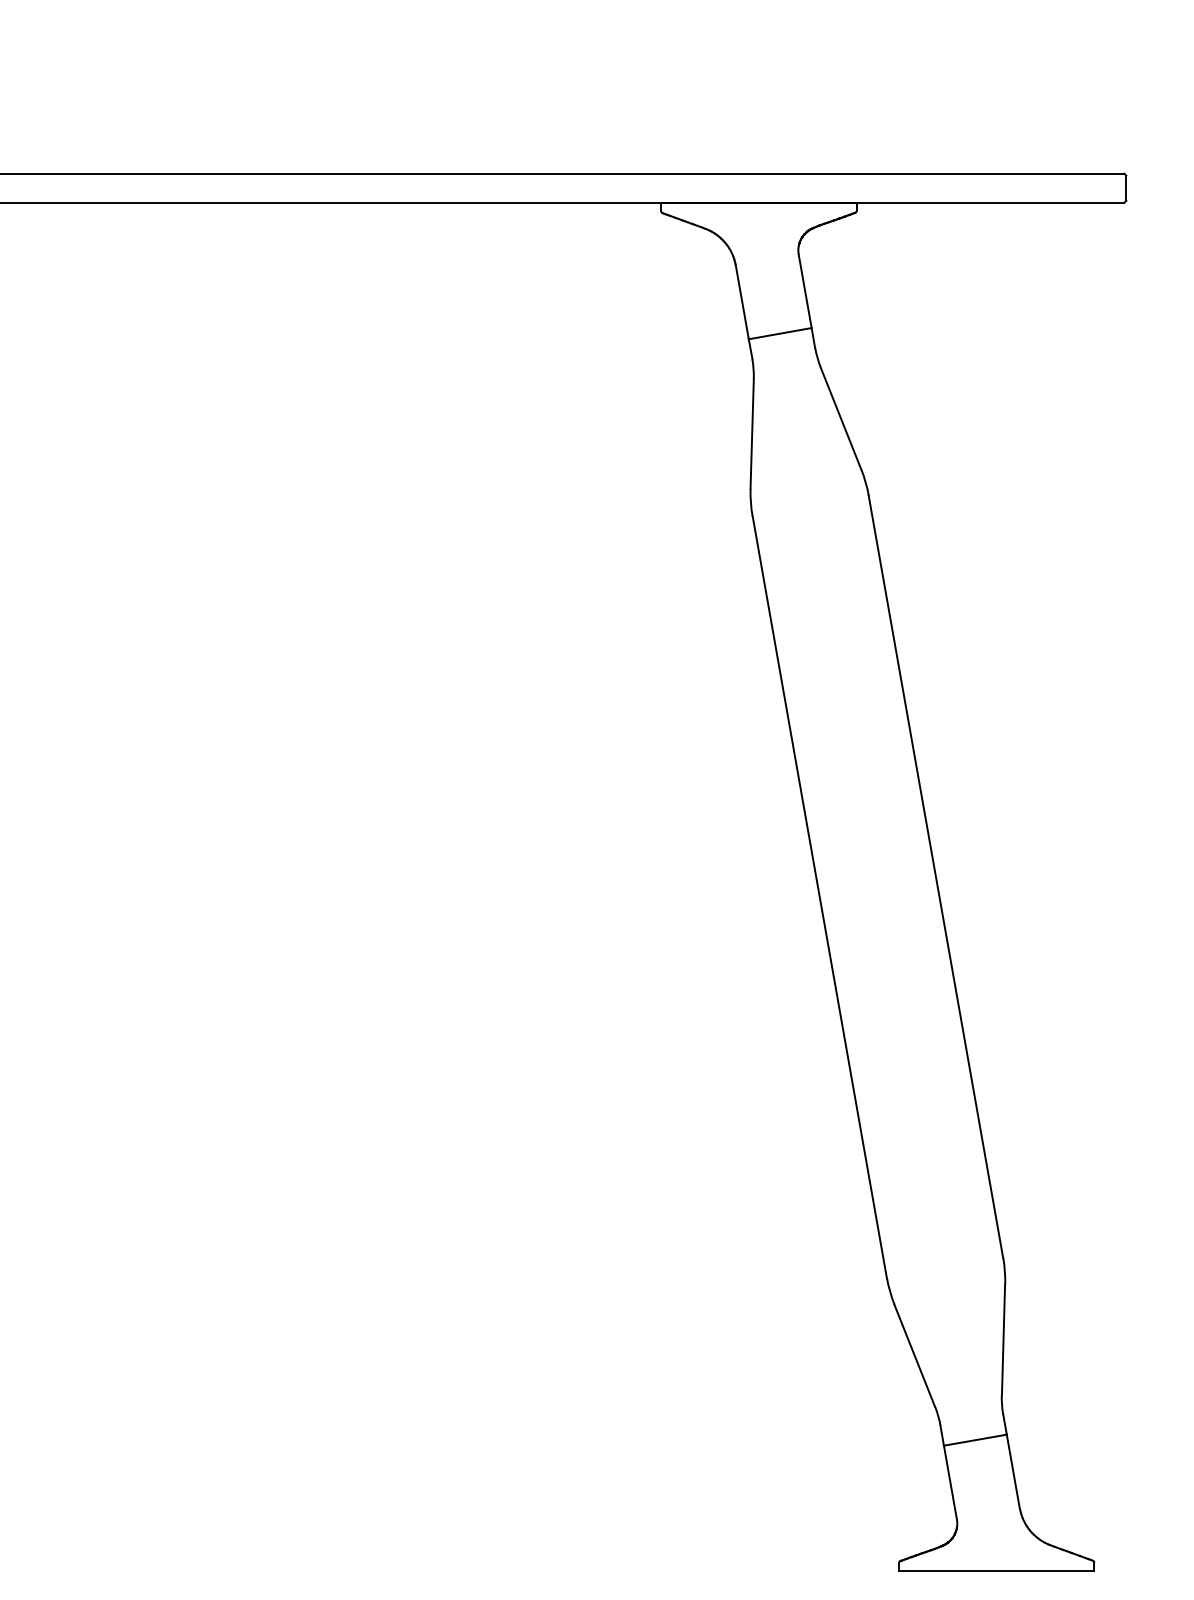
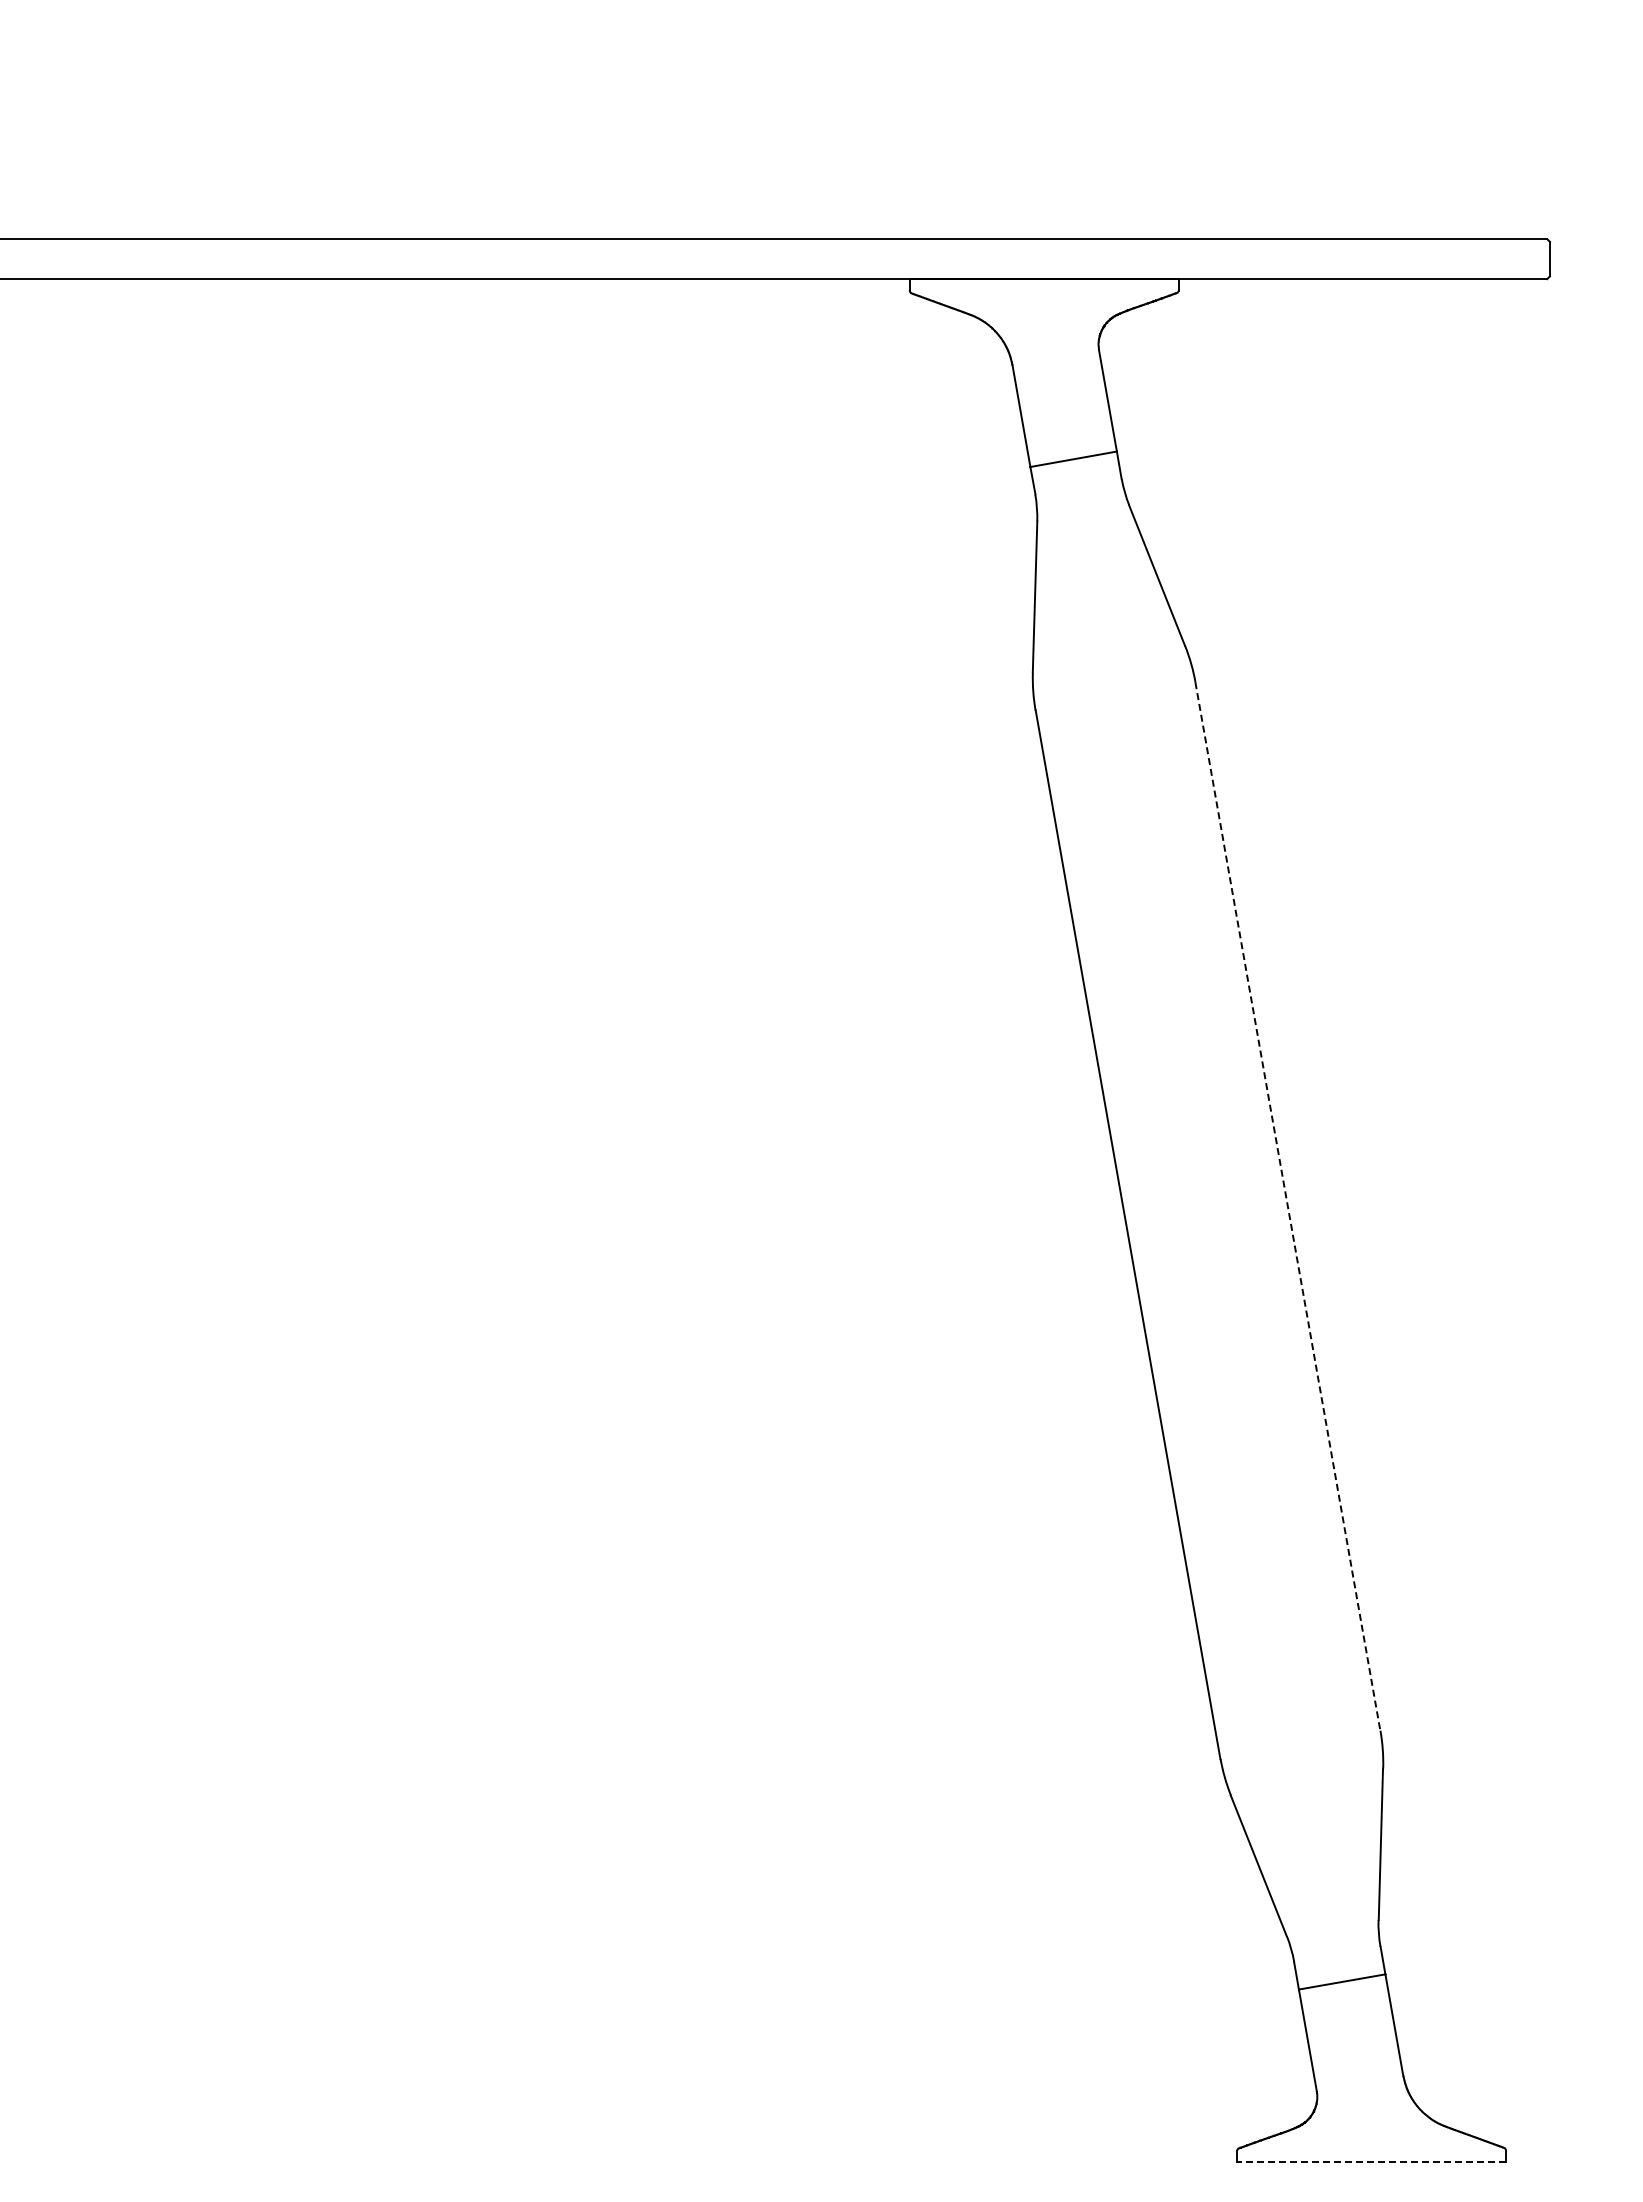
line: (935, 877) -> (1287, 1207), solid -> dashed
line: (996, 1571) -> (1371, 2162), solid -> dashed

